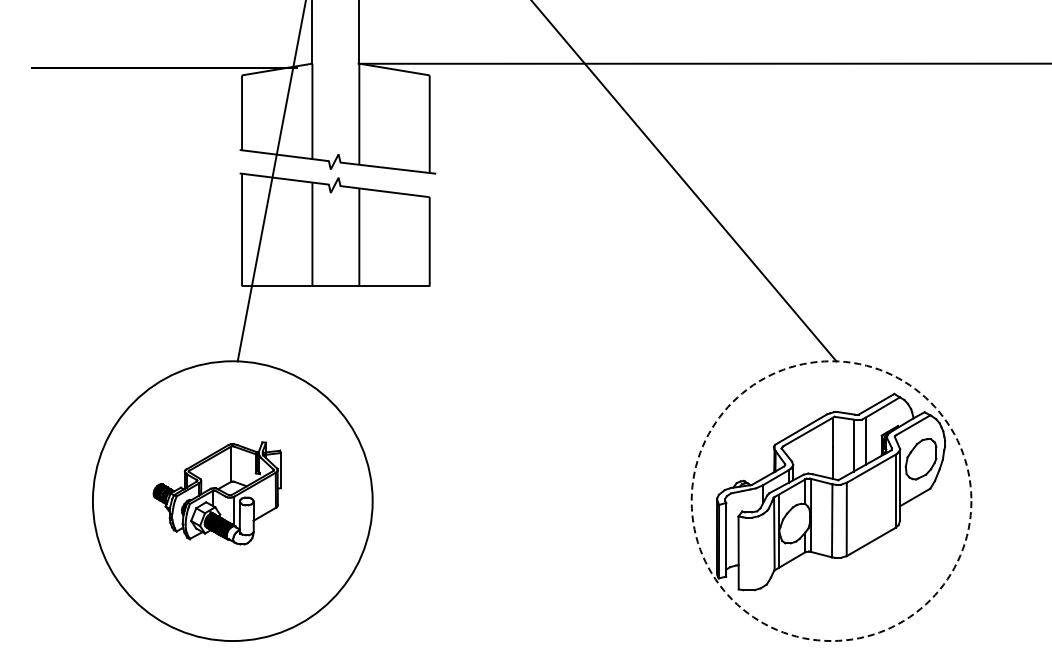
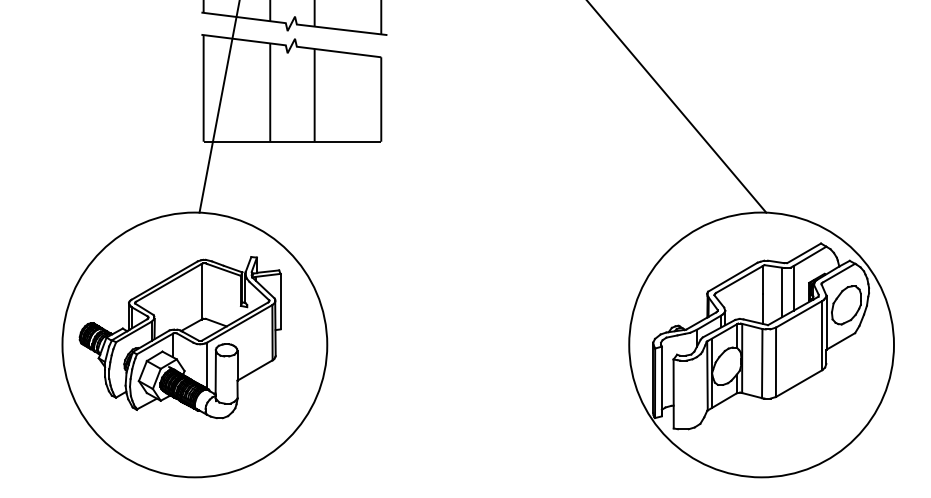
part: (217, 493) -> (180, 337), size x1.67
circle: (831, 501) -> (761, 345), dashed -> solid

